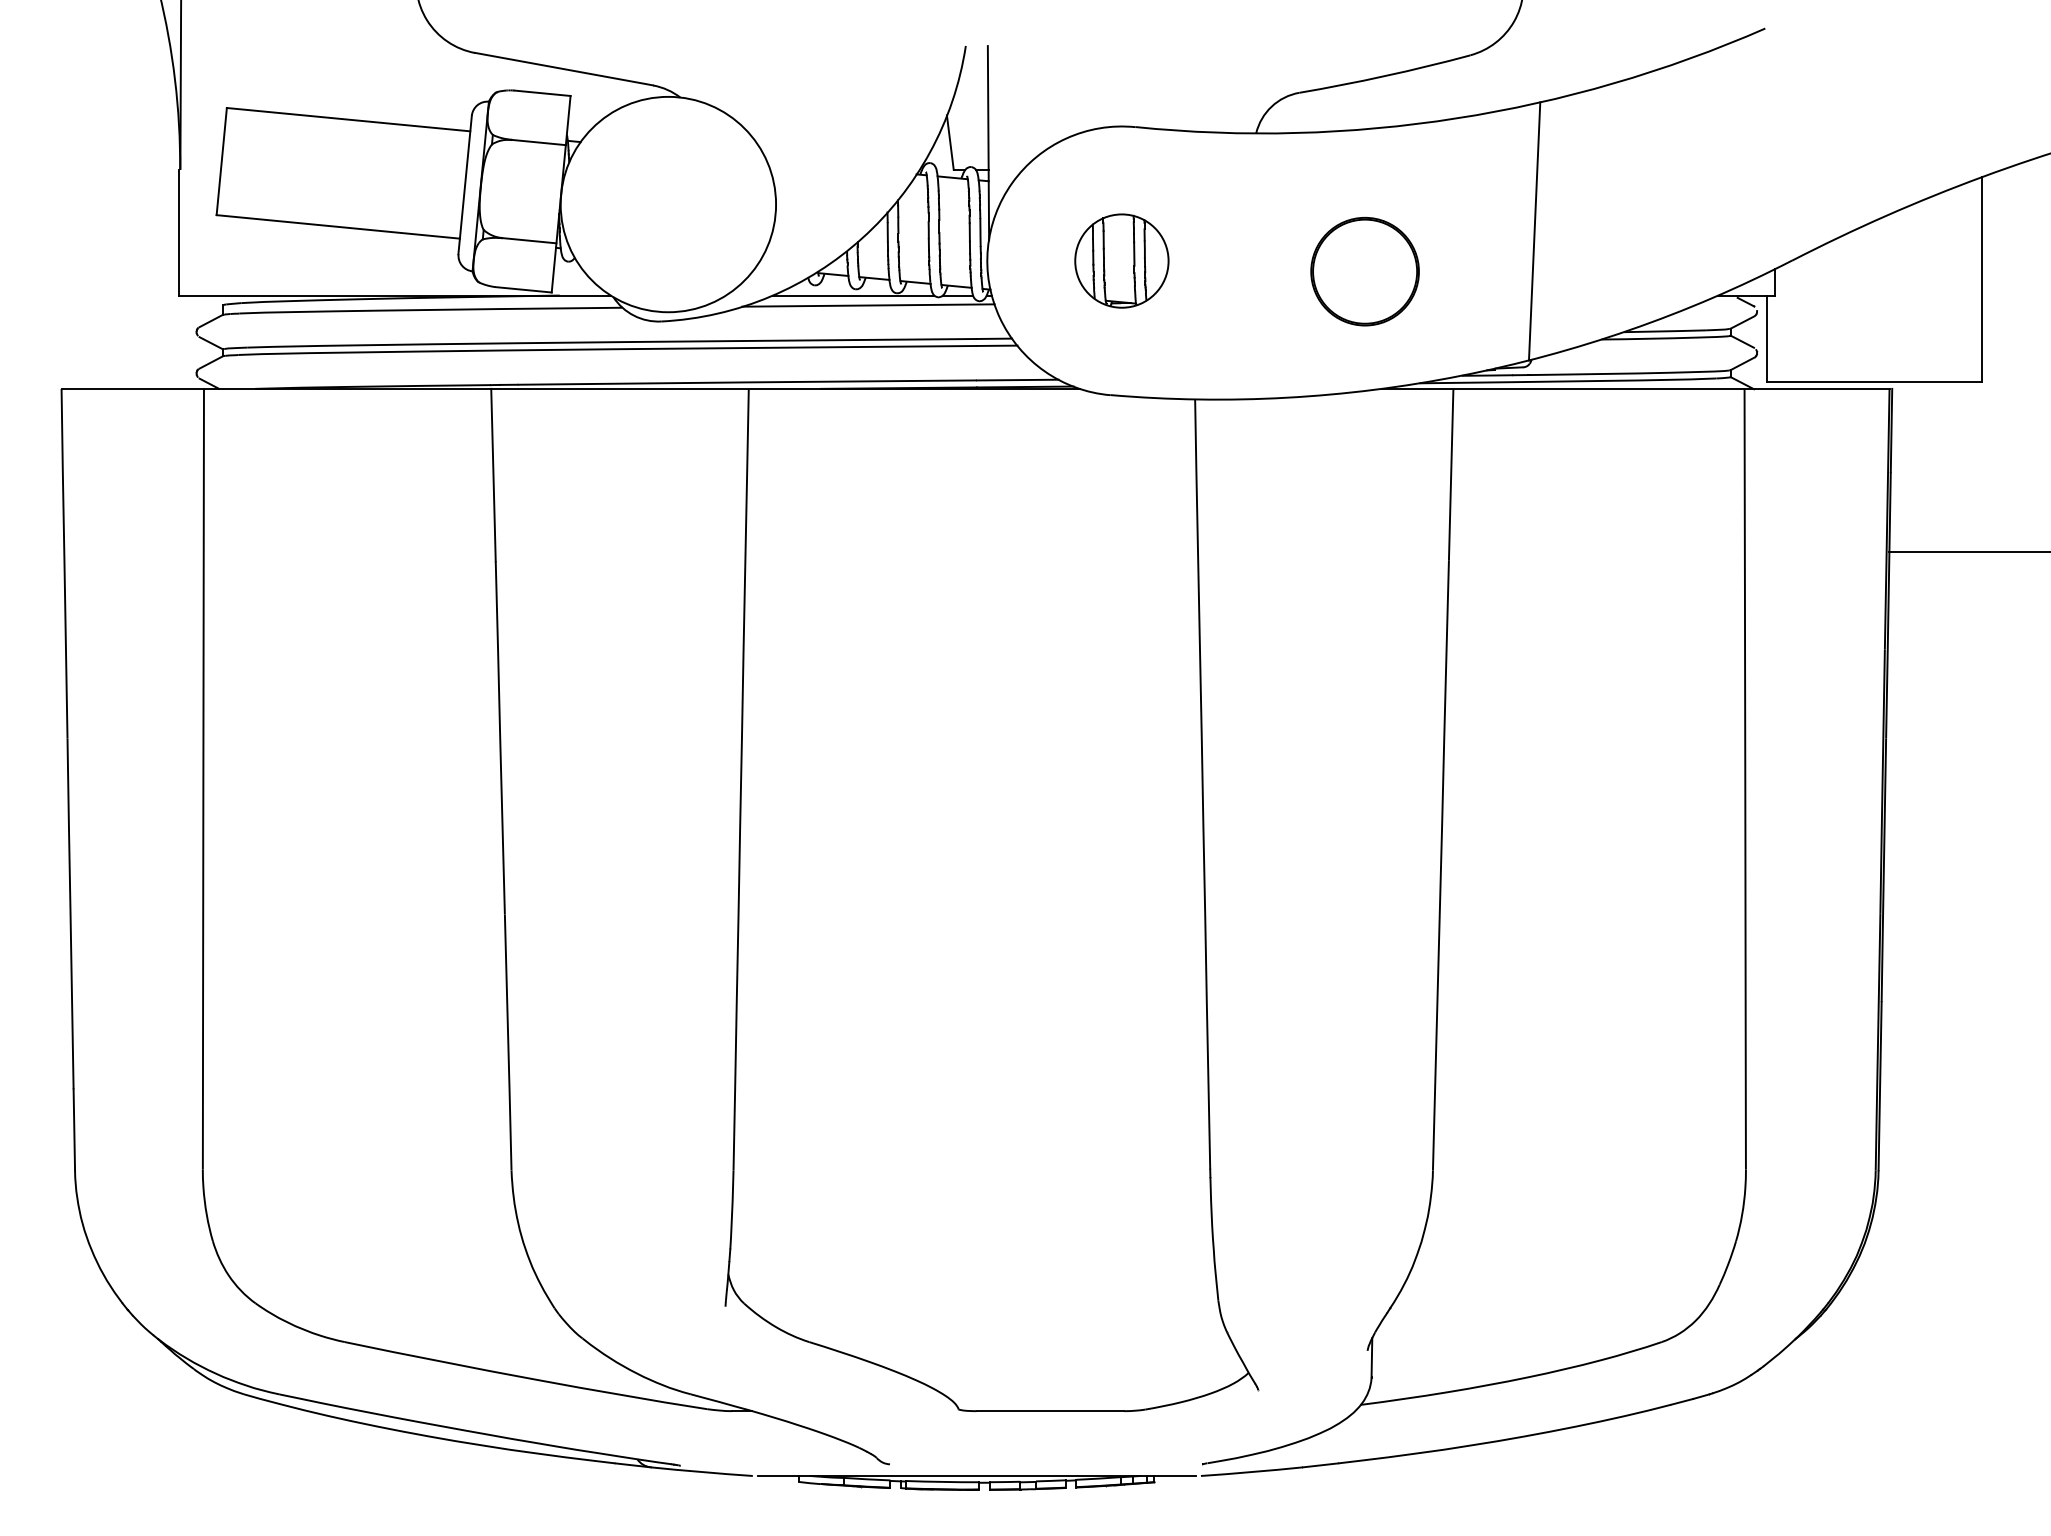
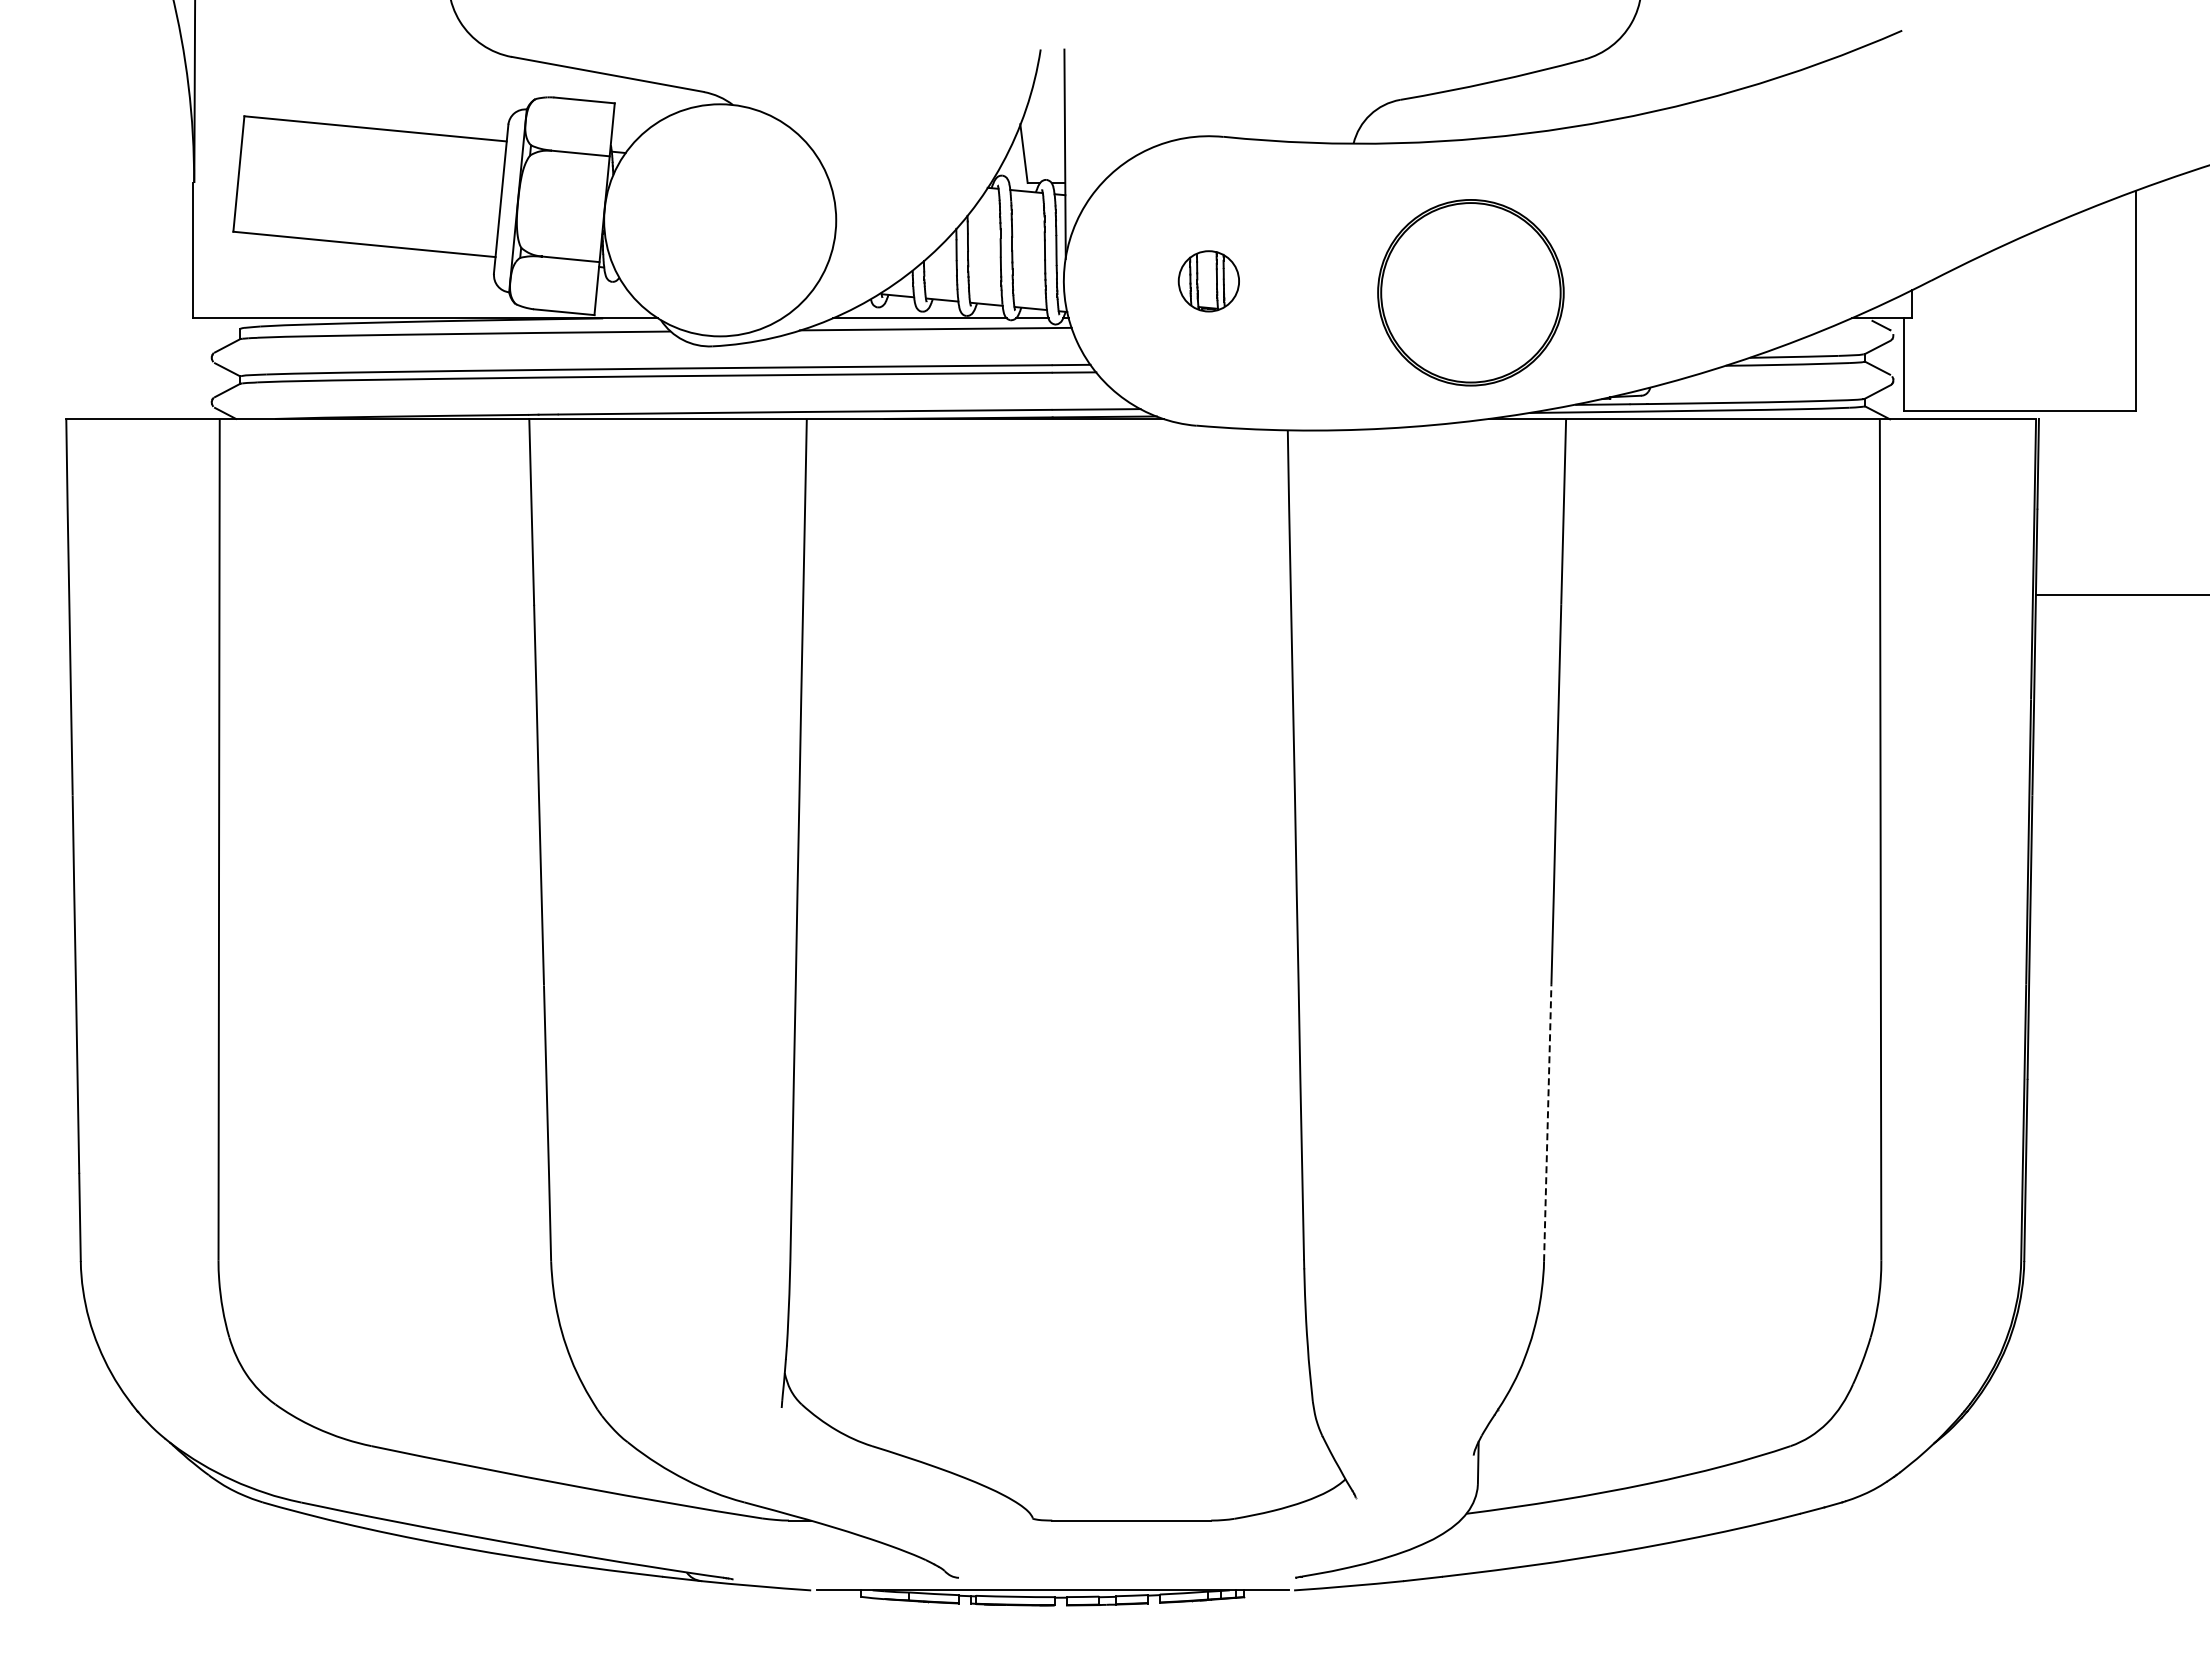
line: (1534, 231) -> (1653, 249), removed
part: (1121, 261) -> (1208, 281), size x0.6
part: (1364, 271) -> (1470, 292), size x1.6
line: (1436, 1042) -> (1547, 1123), solid -> dashed

